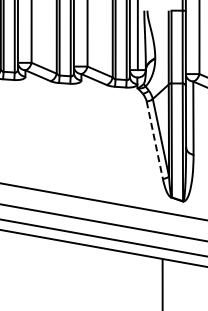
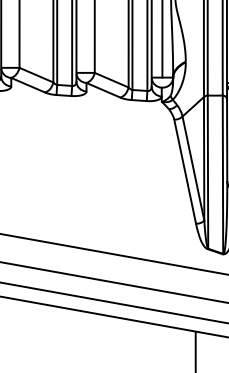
line: (154, 140) -> (184, 172), dashed -> solid

